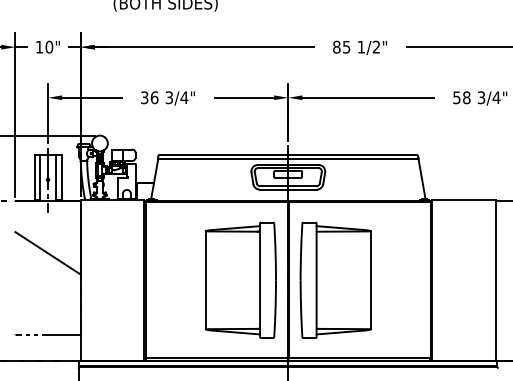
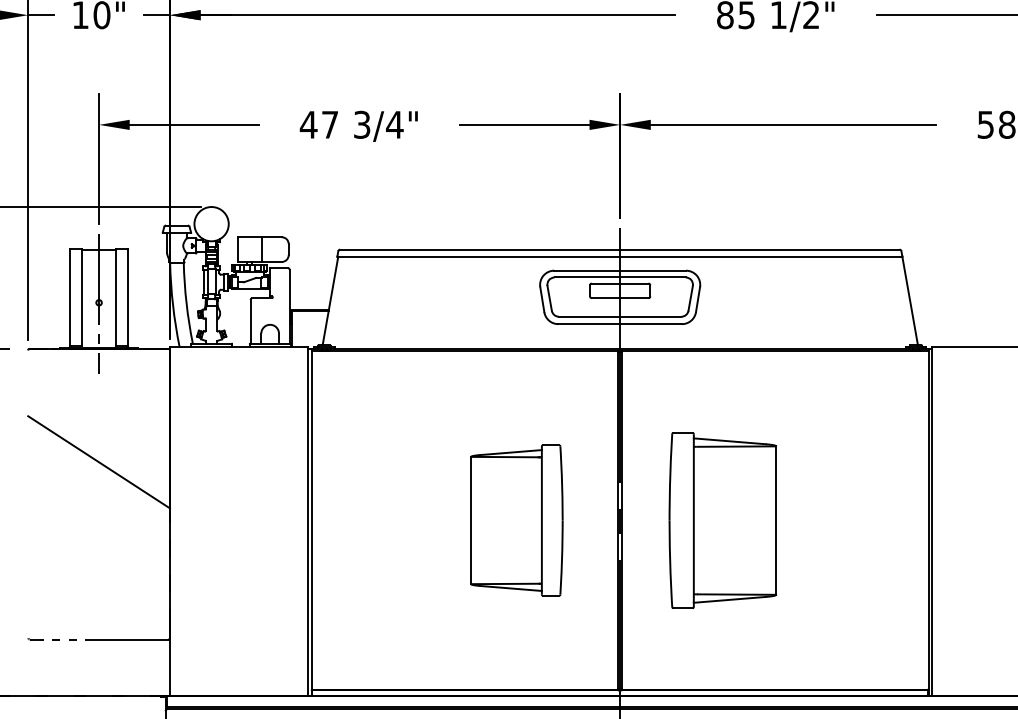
text: (149, 97) -> (319, 124), 36 -> 47
part: (240, 279) -> (516, 519), size x0.6
part: (335, 279) -> (722, 519), size x0.7

